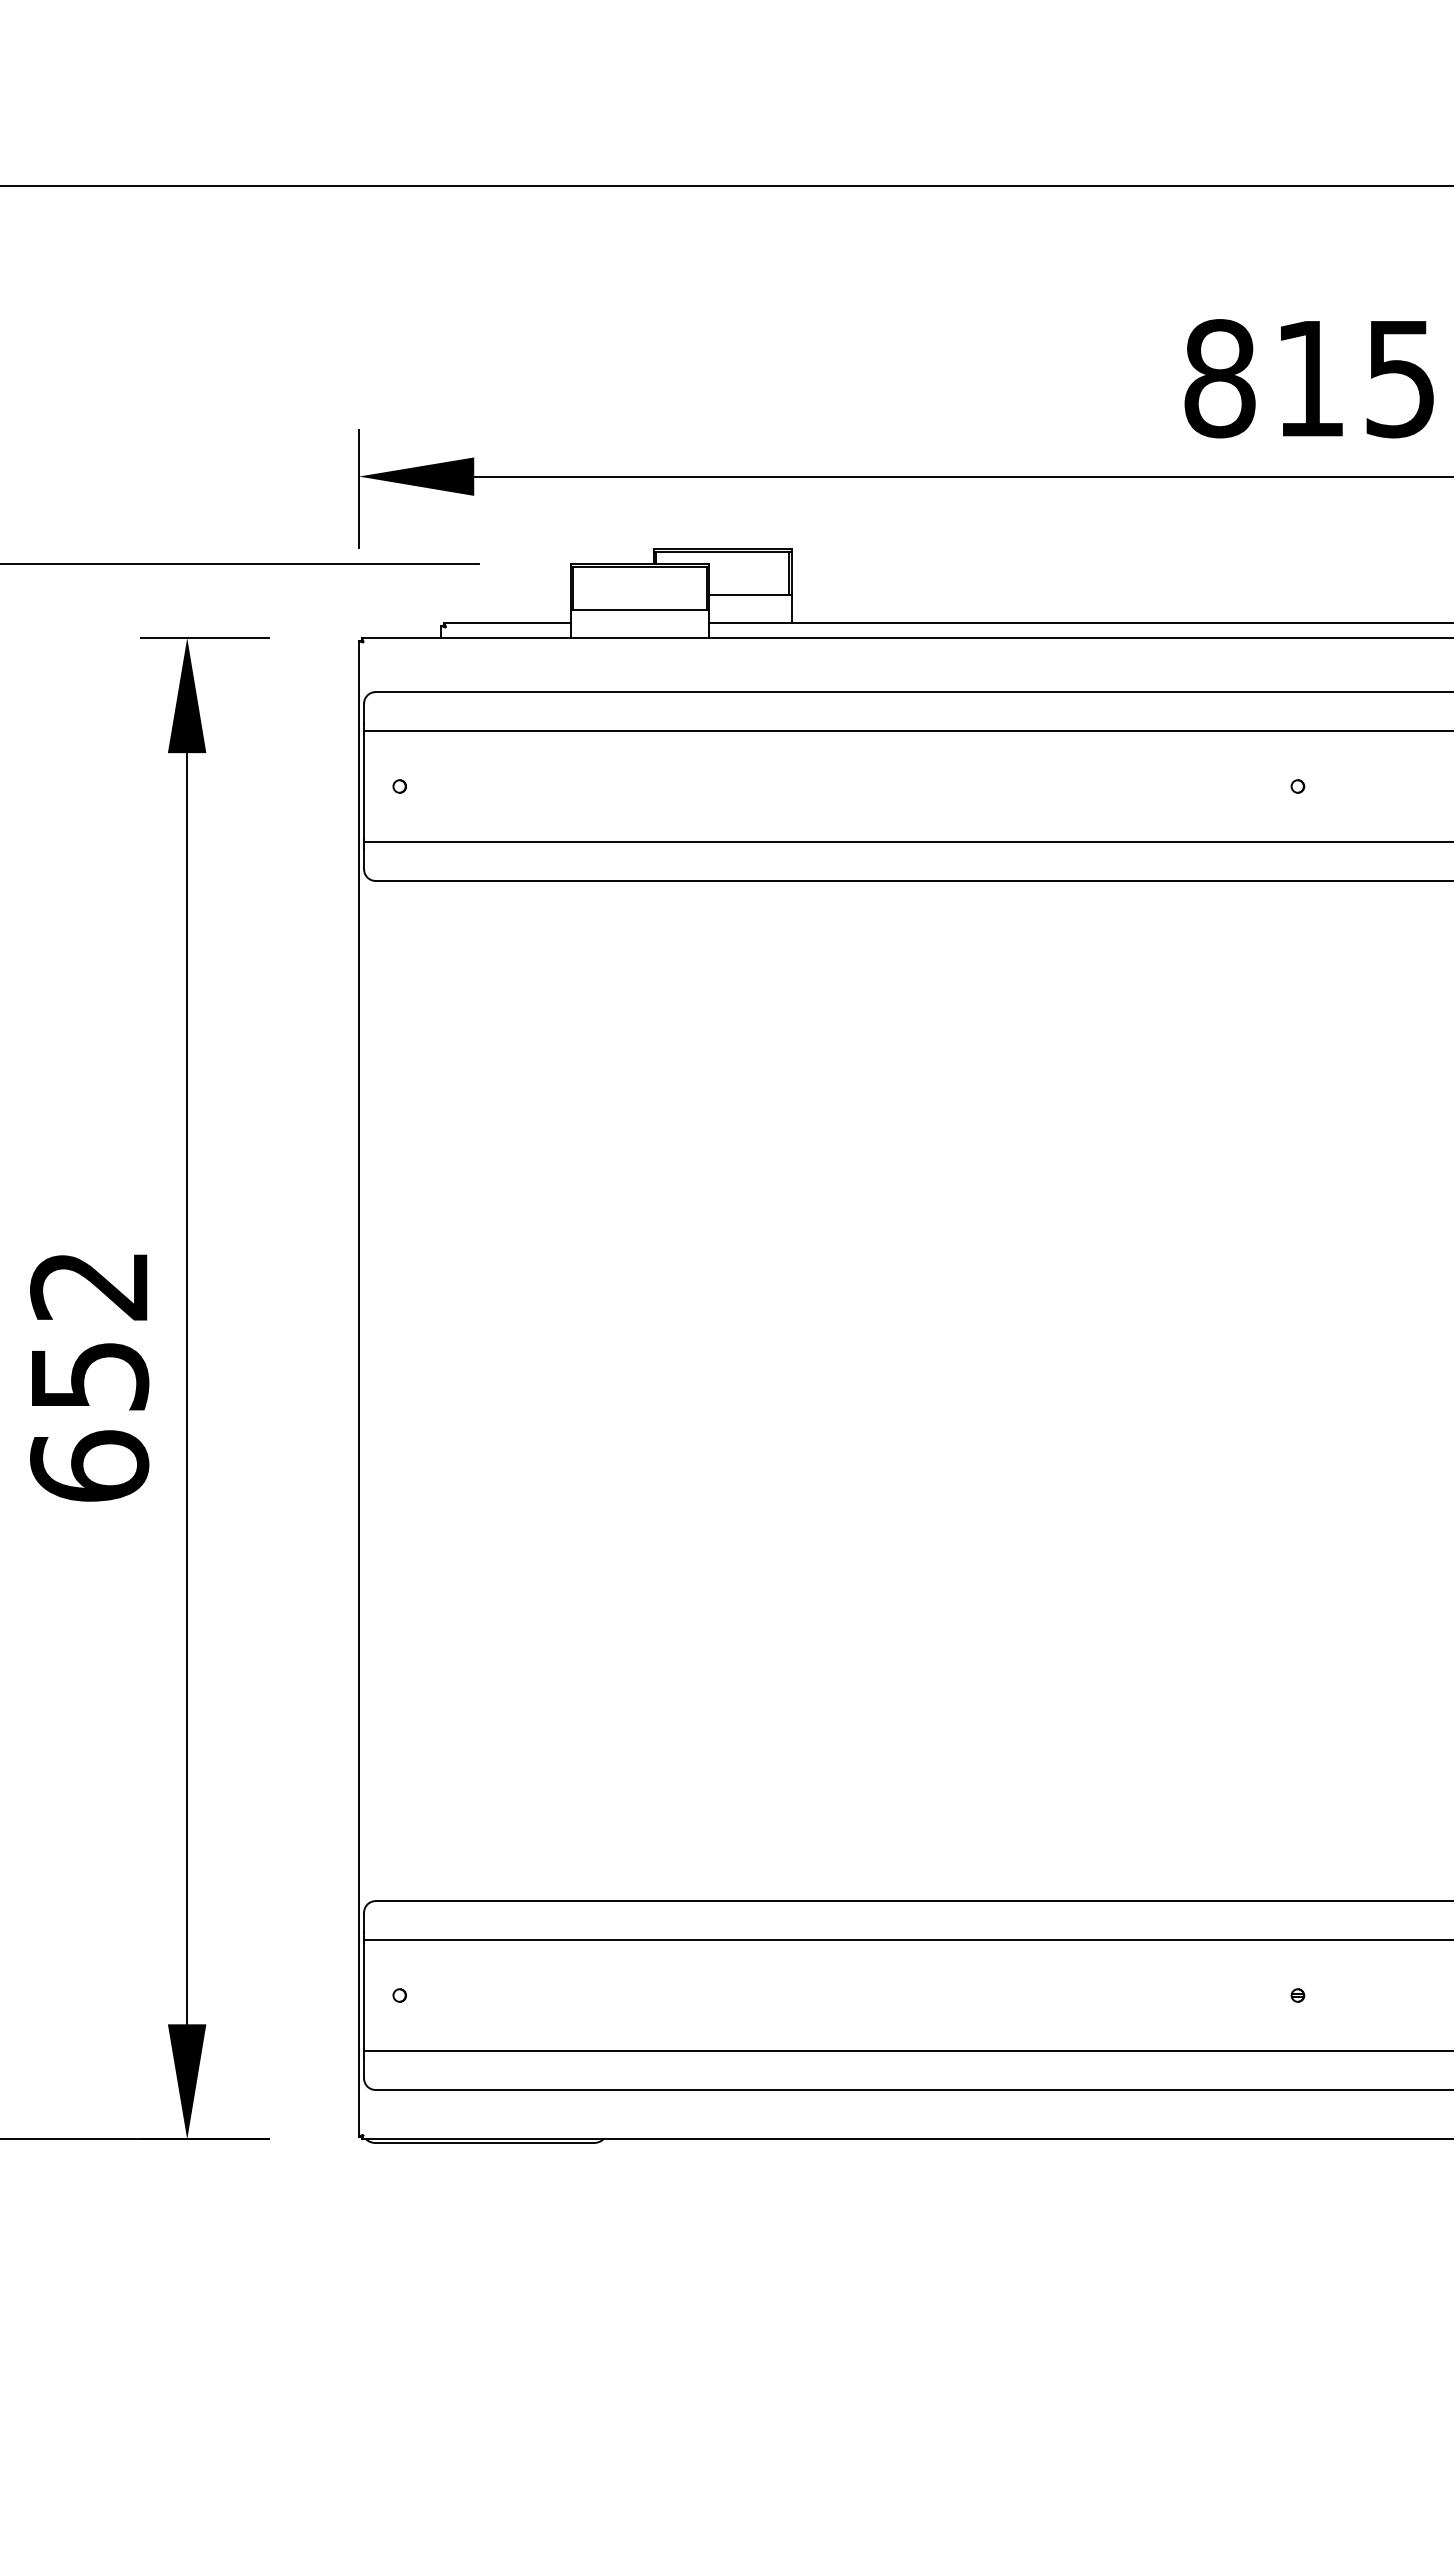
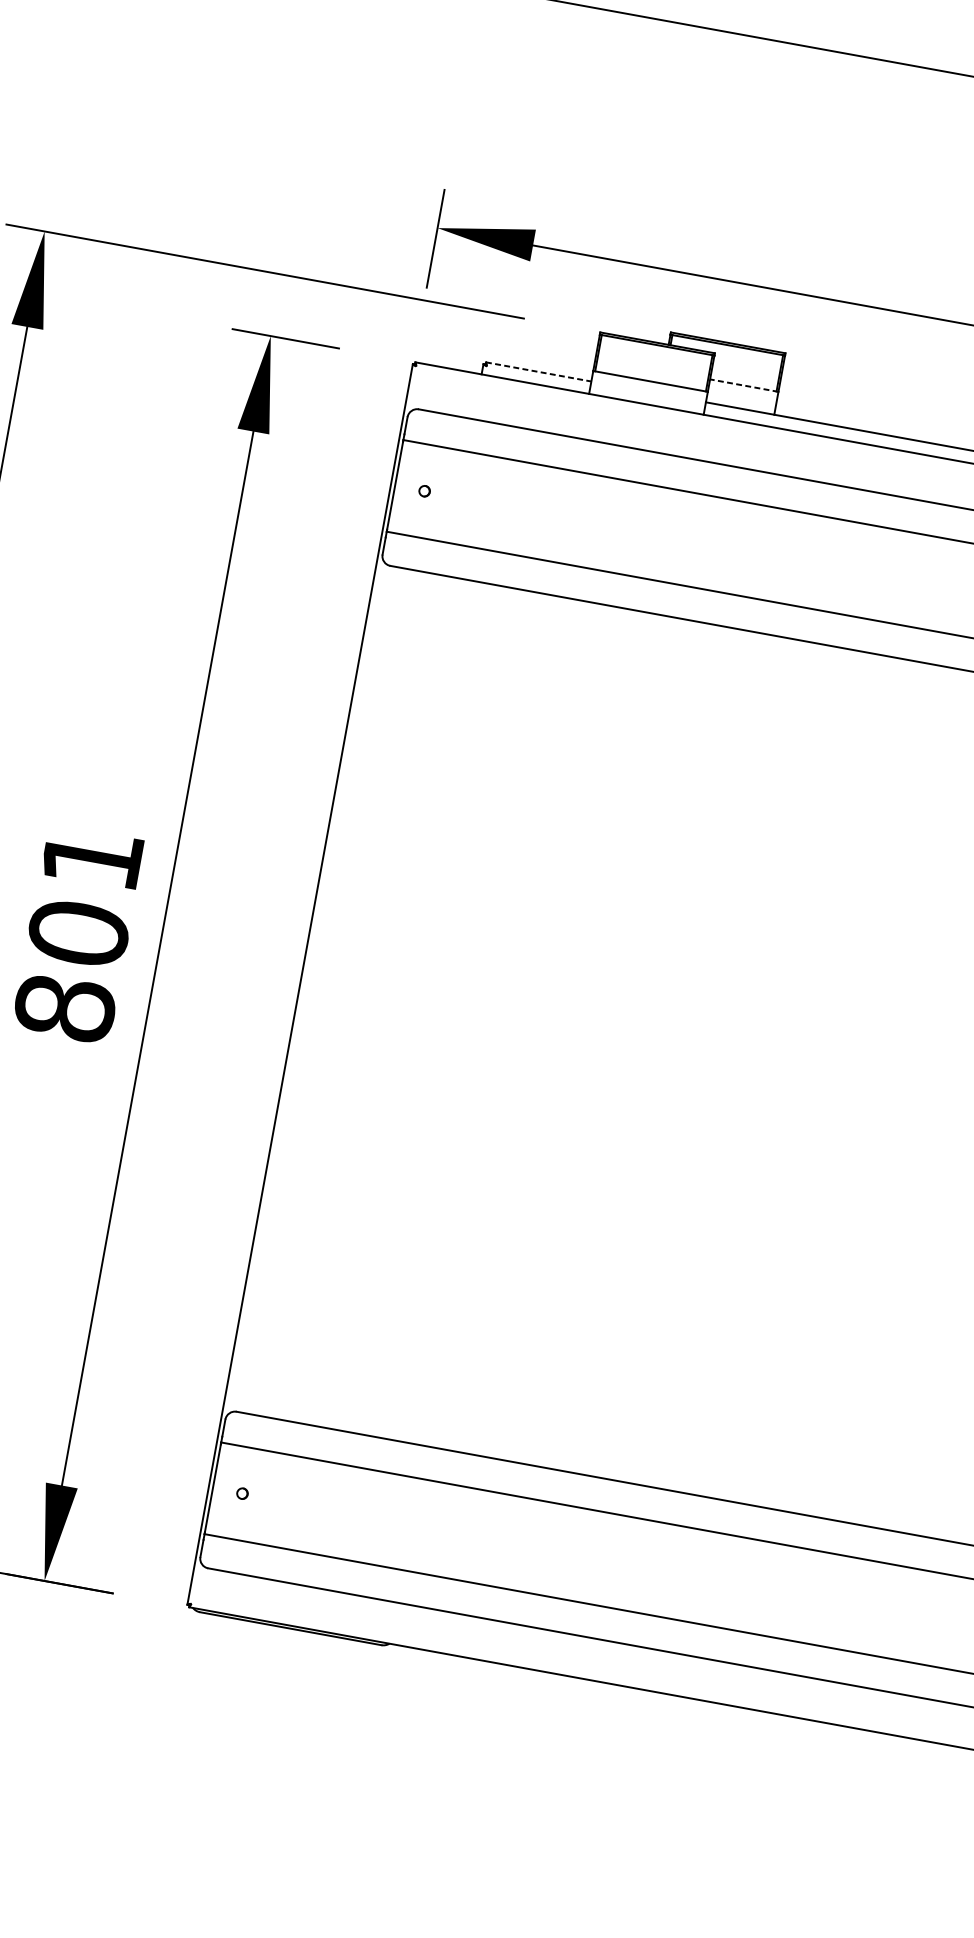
line: (750, 595) -> (744, 385), solid -> dashed
line: (507, 623) -> (538, 372), solid -> dashed
text: (89, 1377) -> (78, 934), 652 -> 801

